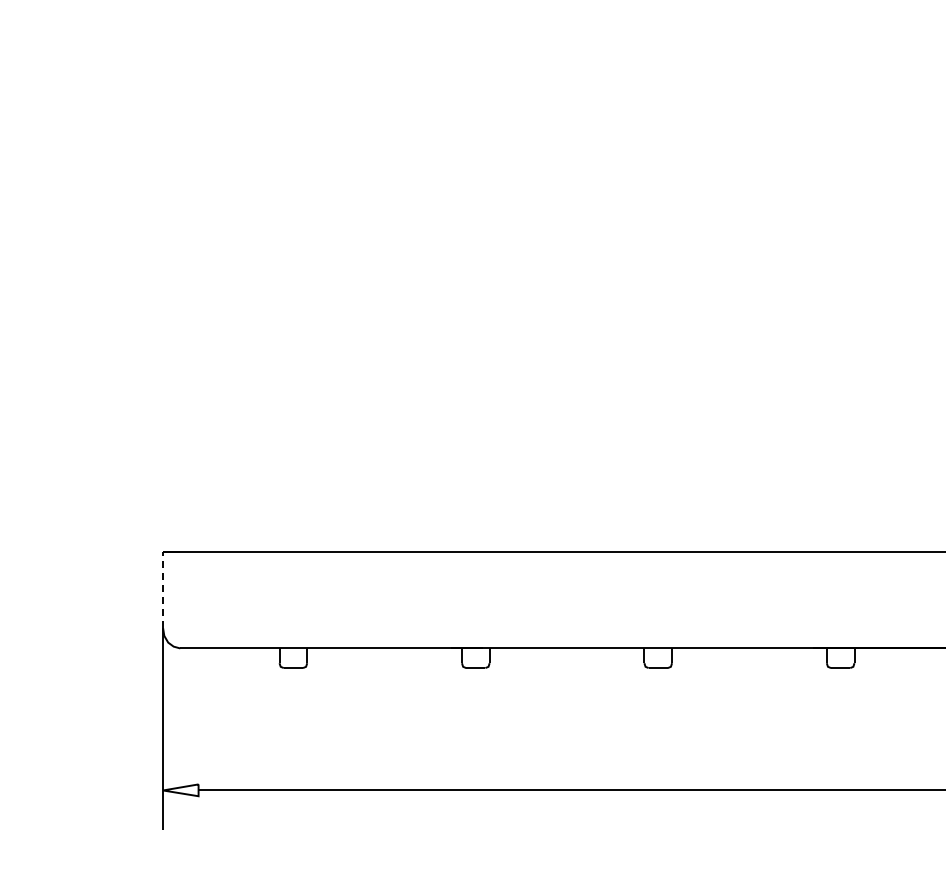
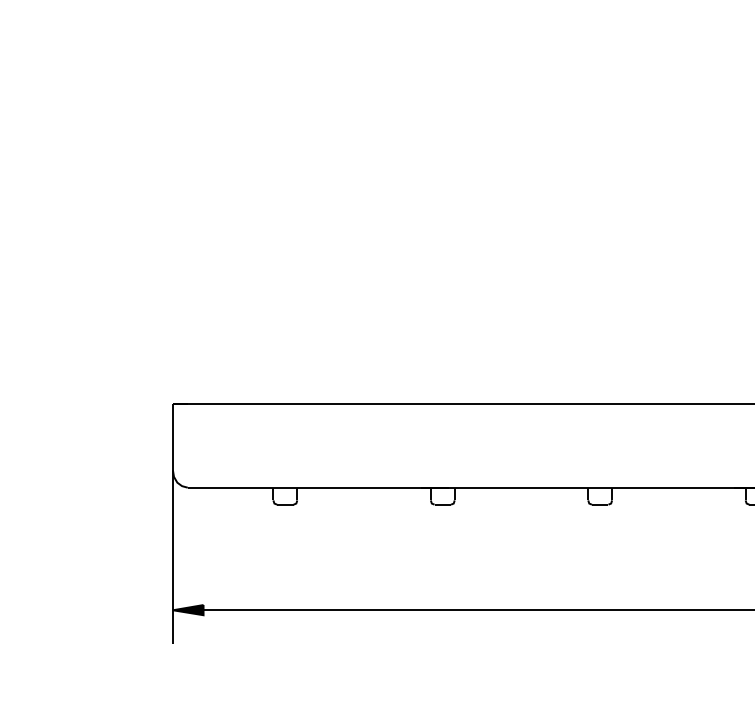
line: (163, 589) -> (173, 436), dashed -> solid
fill: (180, 790) -> (187, 610), added

